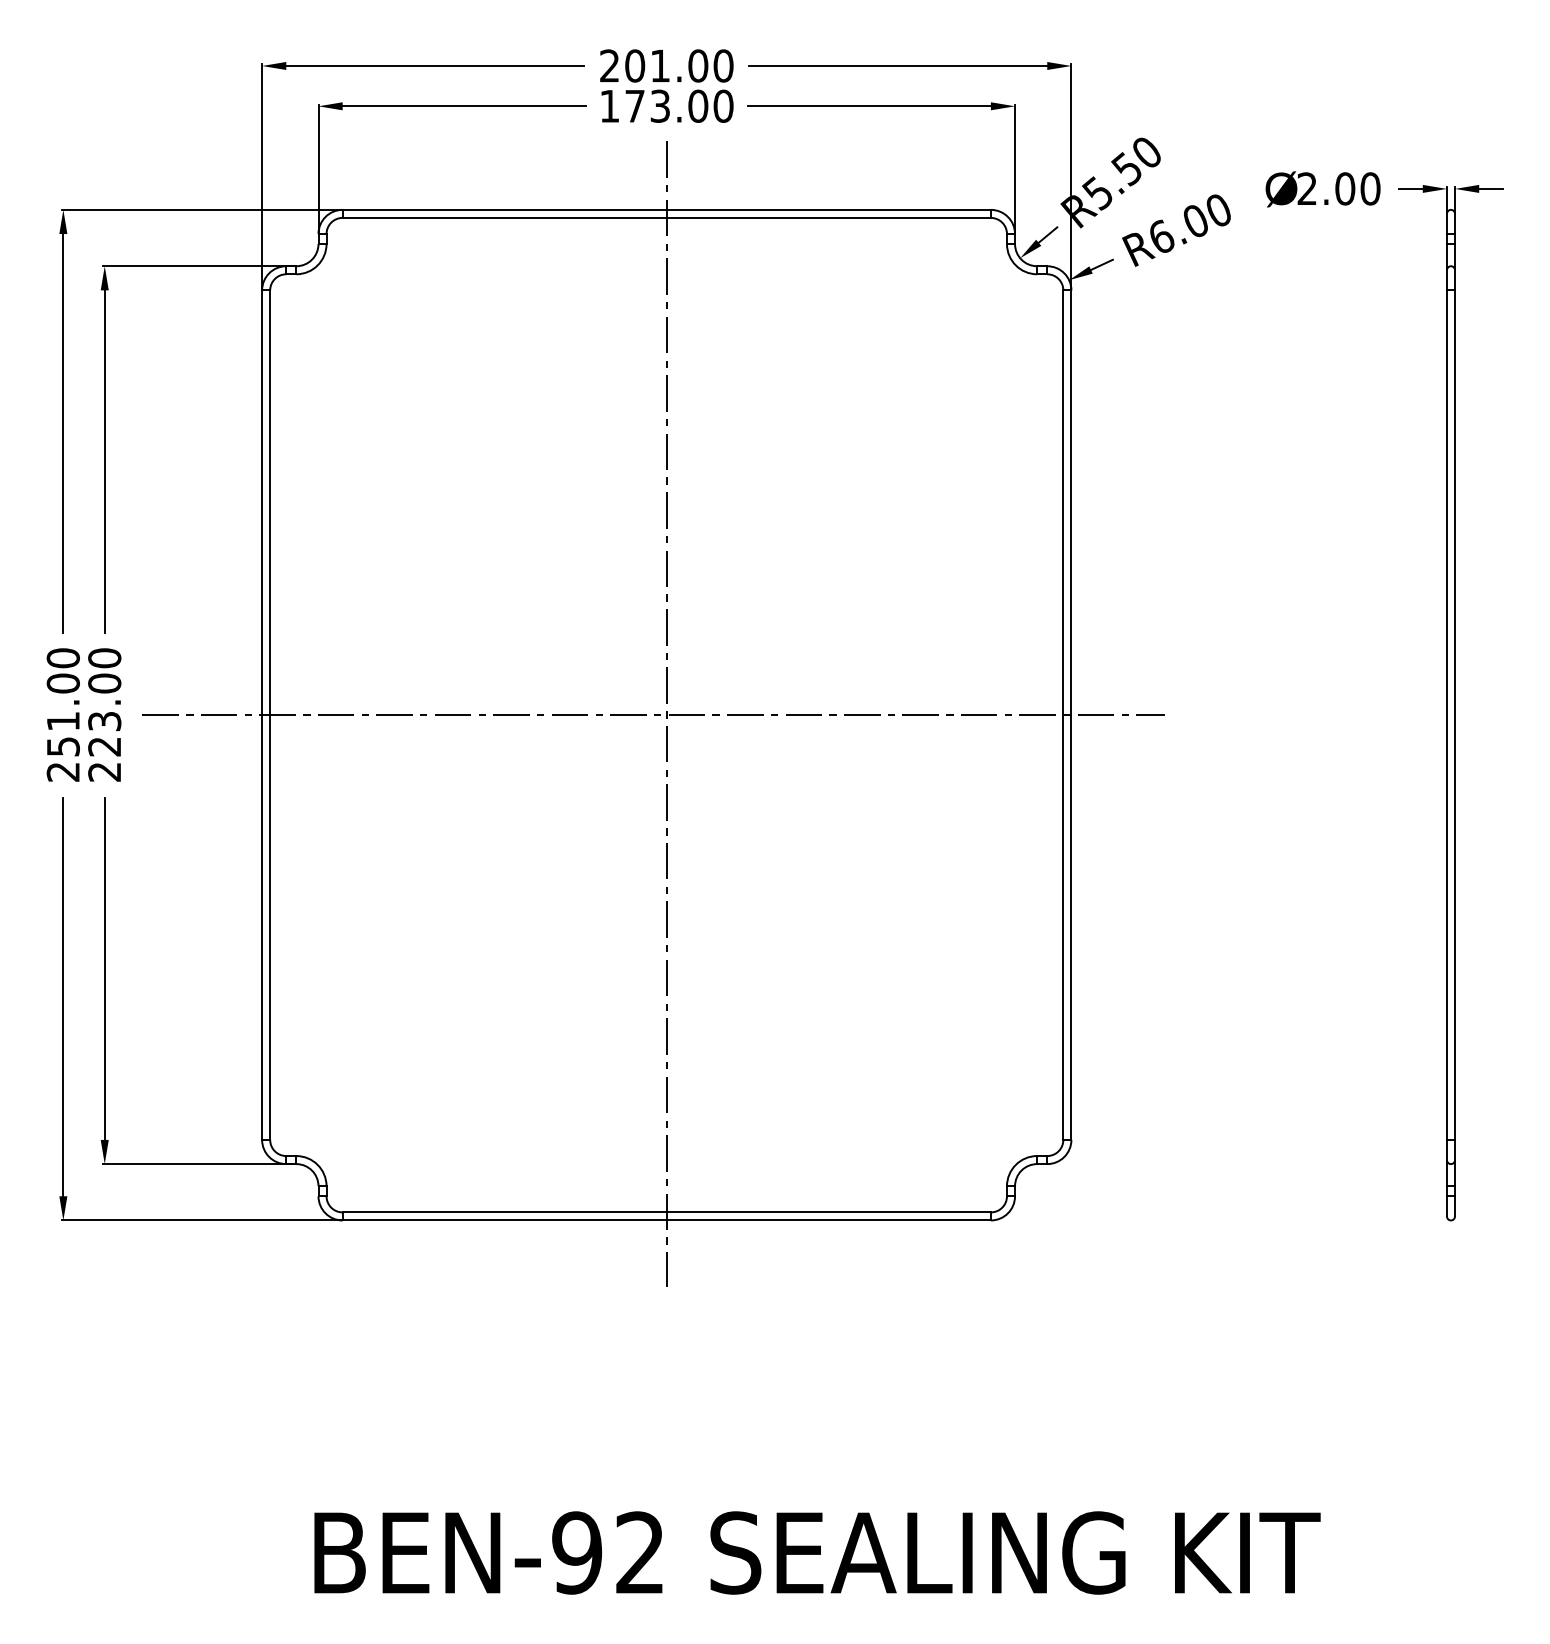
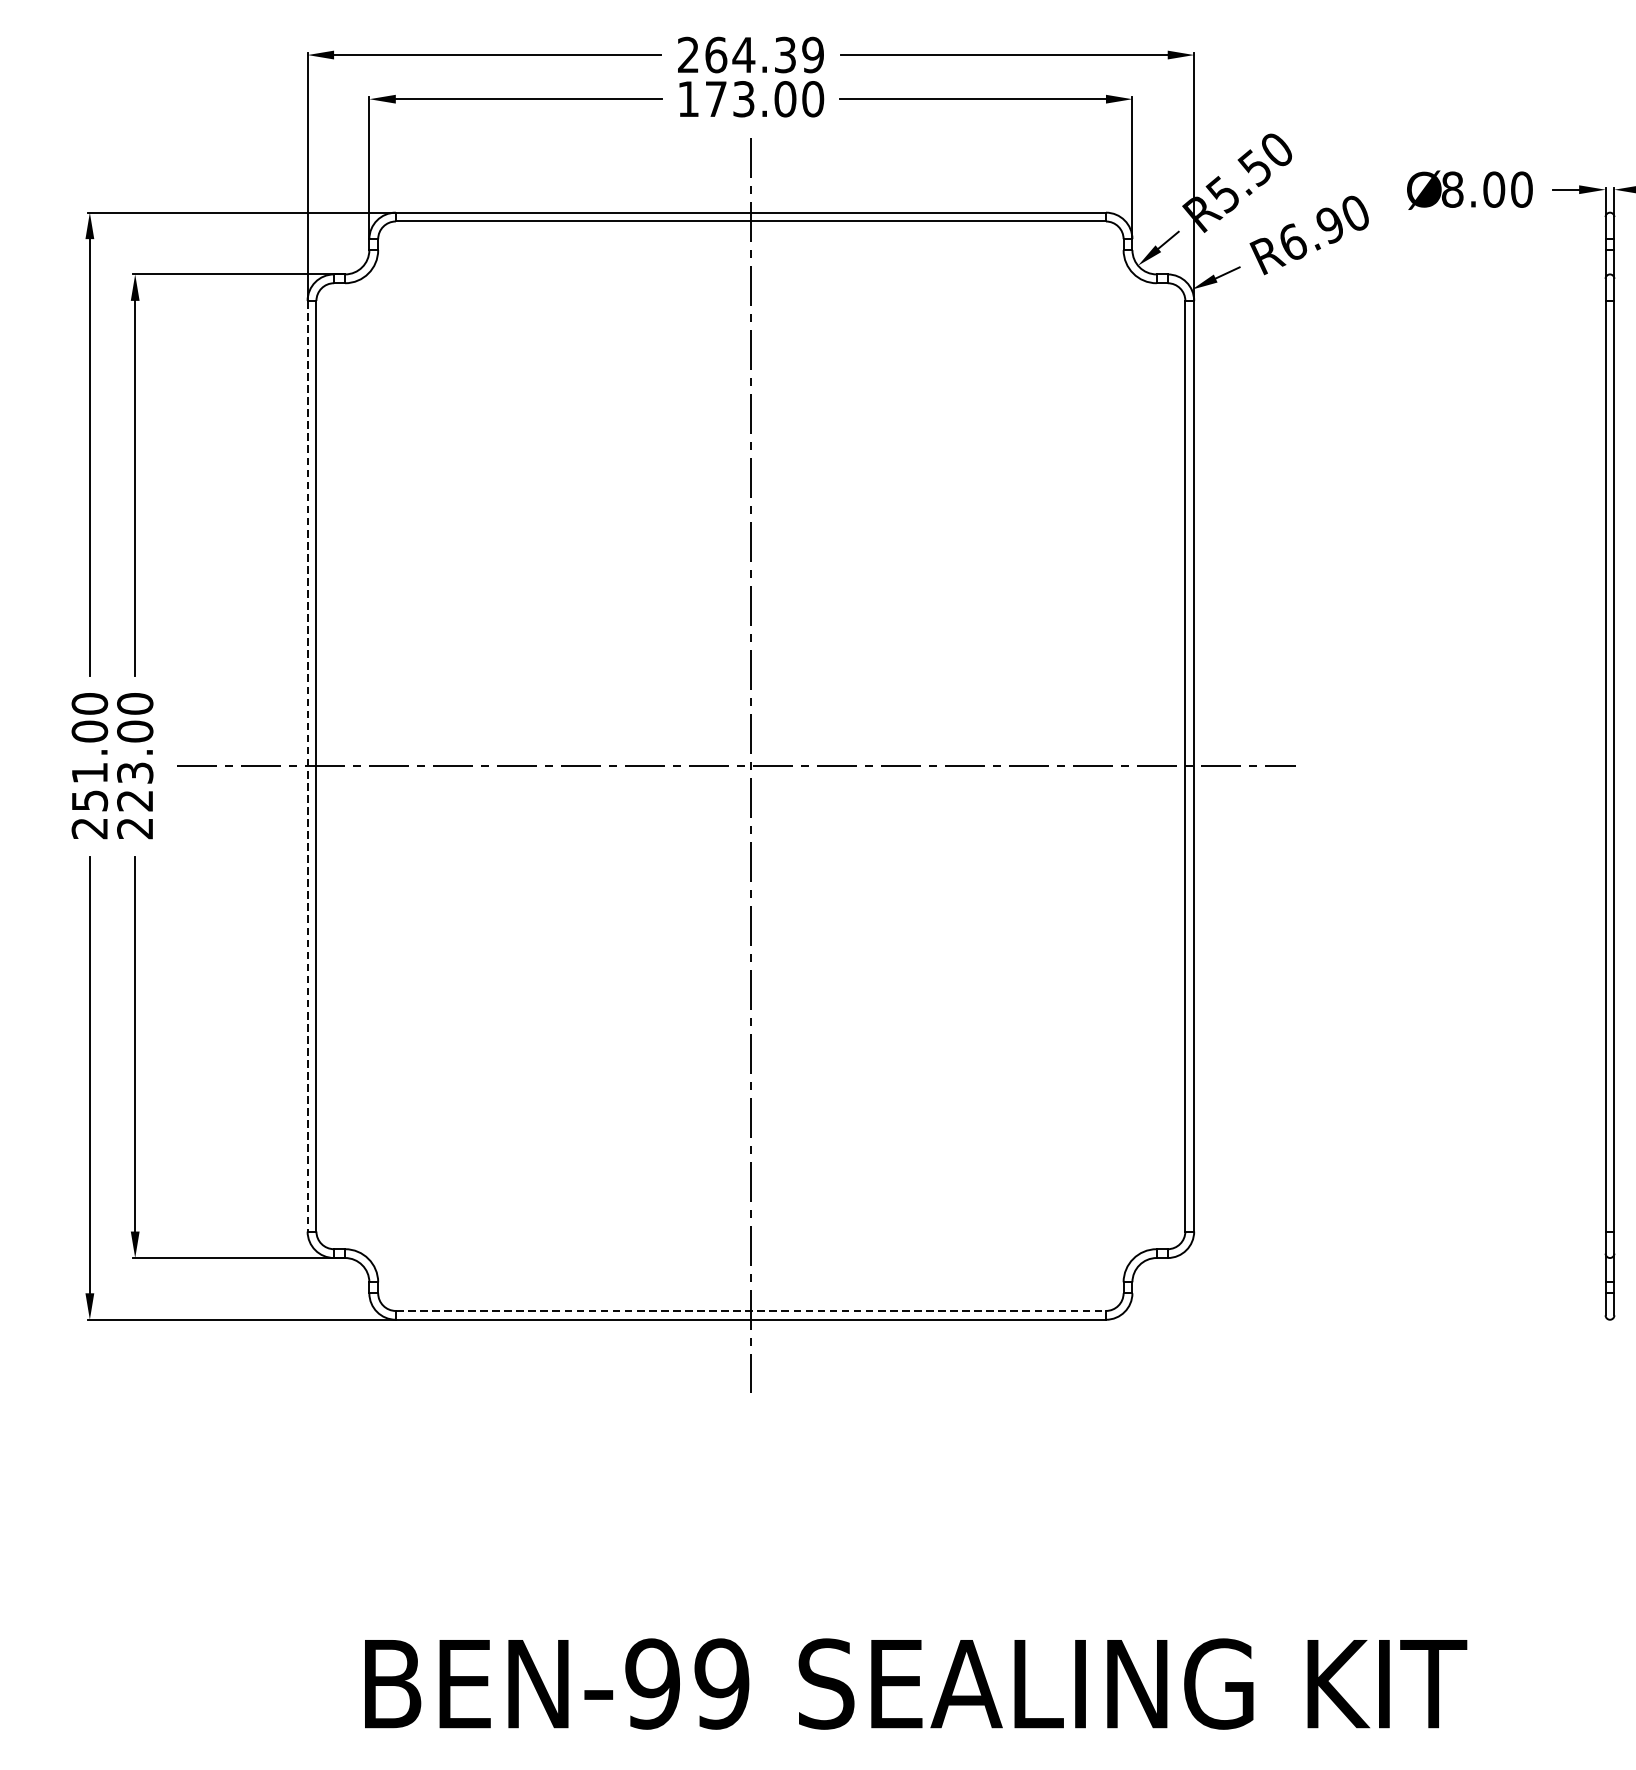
text: (679, 65) -> (764, 54), 201.00 -> 264.39
text: (1307, 188) -> (1452, 189), 2.00 -> 8.00
text: (1195, 221) -> (1330, 225), R6.00 -> R6.90
line: (262, 715) -> (308, 766), solid -> dashed
line: (667, 1212) -> (751, 1311), solid -> dashed
text: (640, 1552) -> (722, 1683), BEN-92 -> BEN-99

